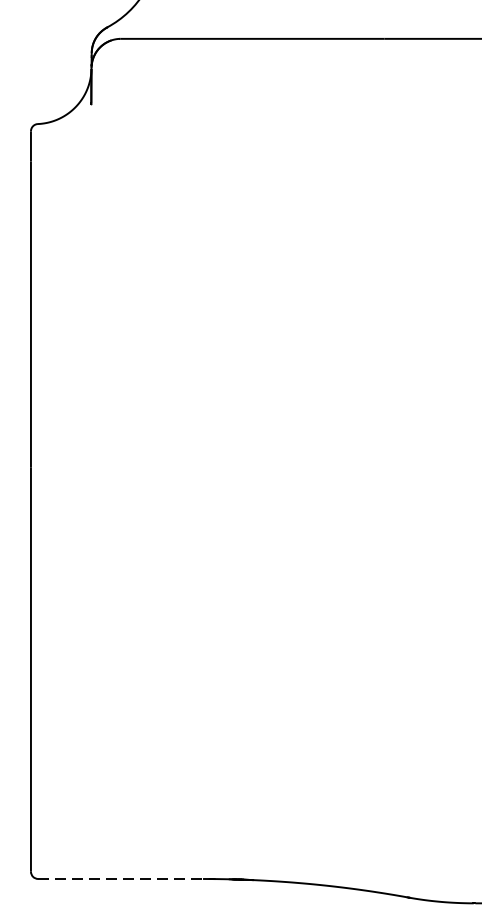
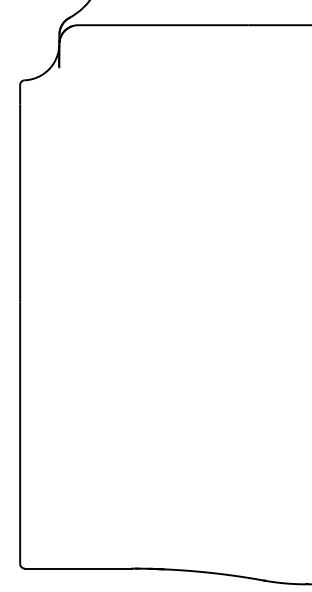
line: (121, 878) -> (78, 568), dashed -> solid

